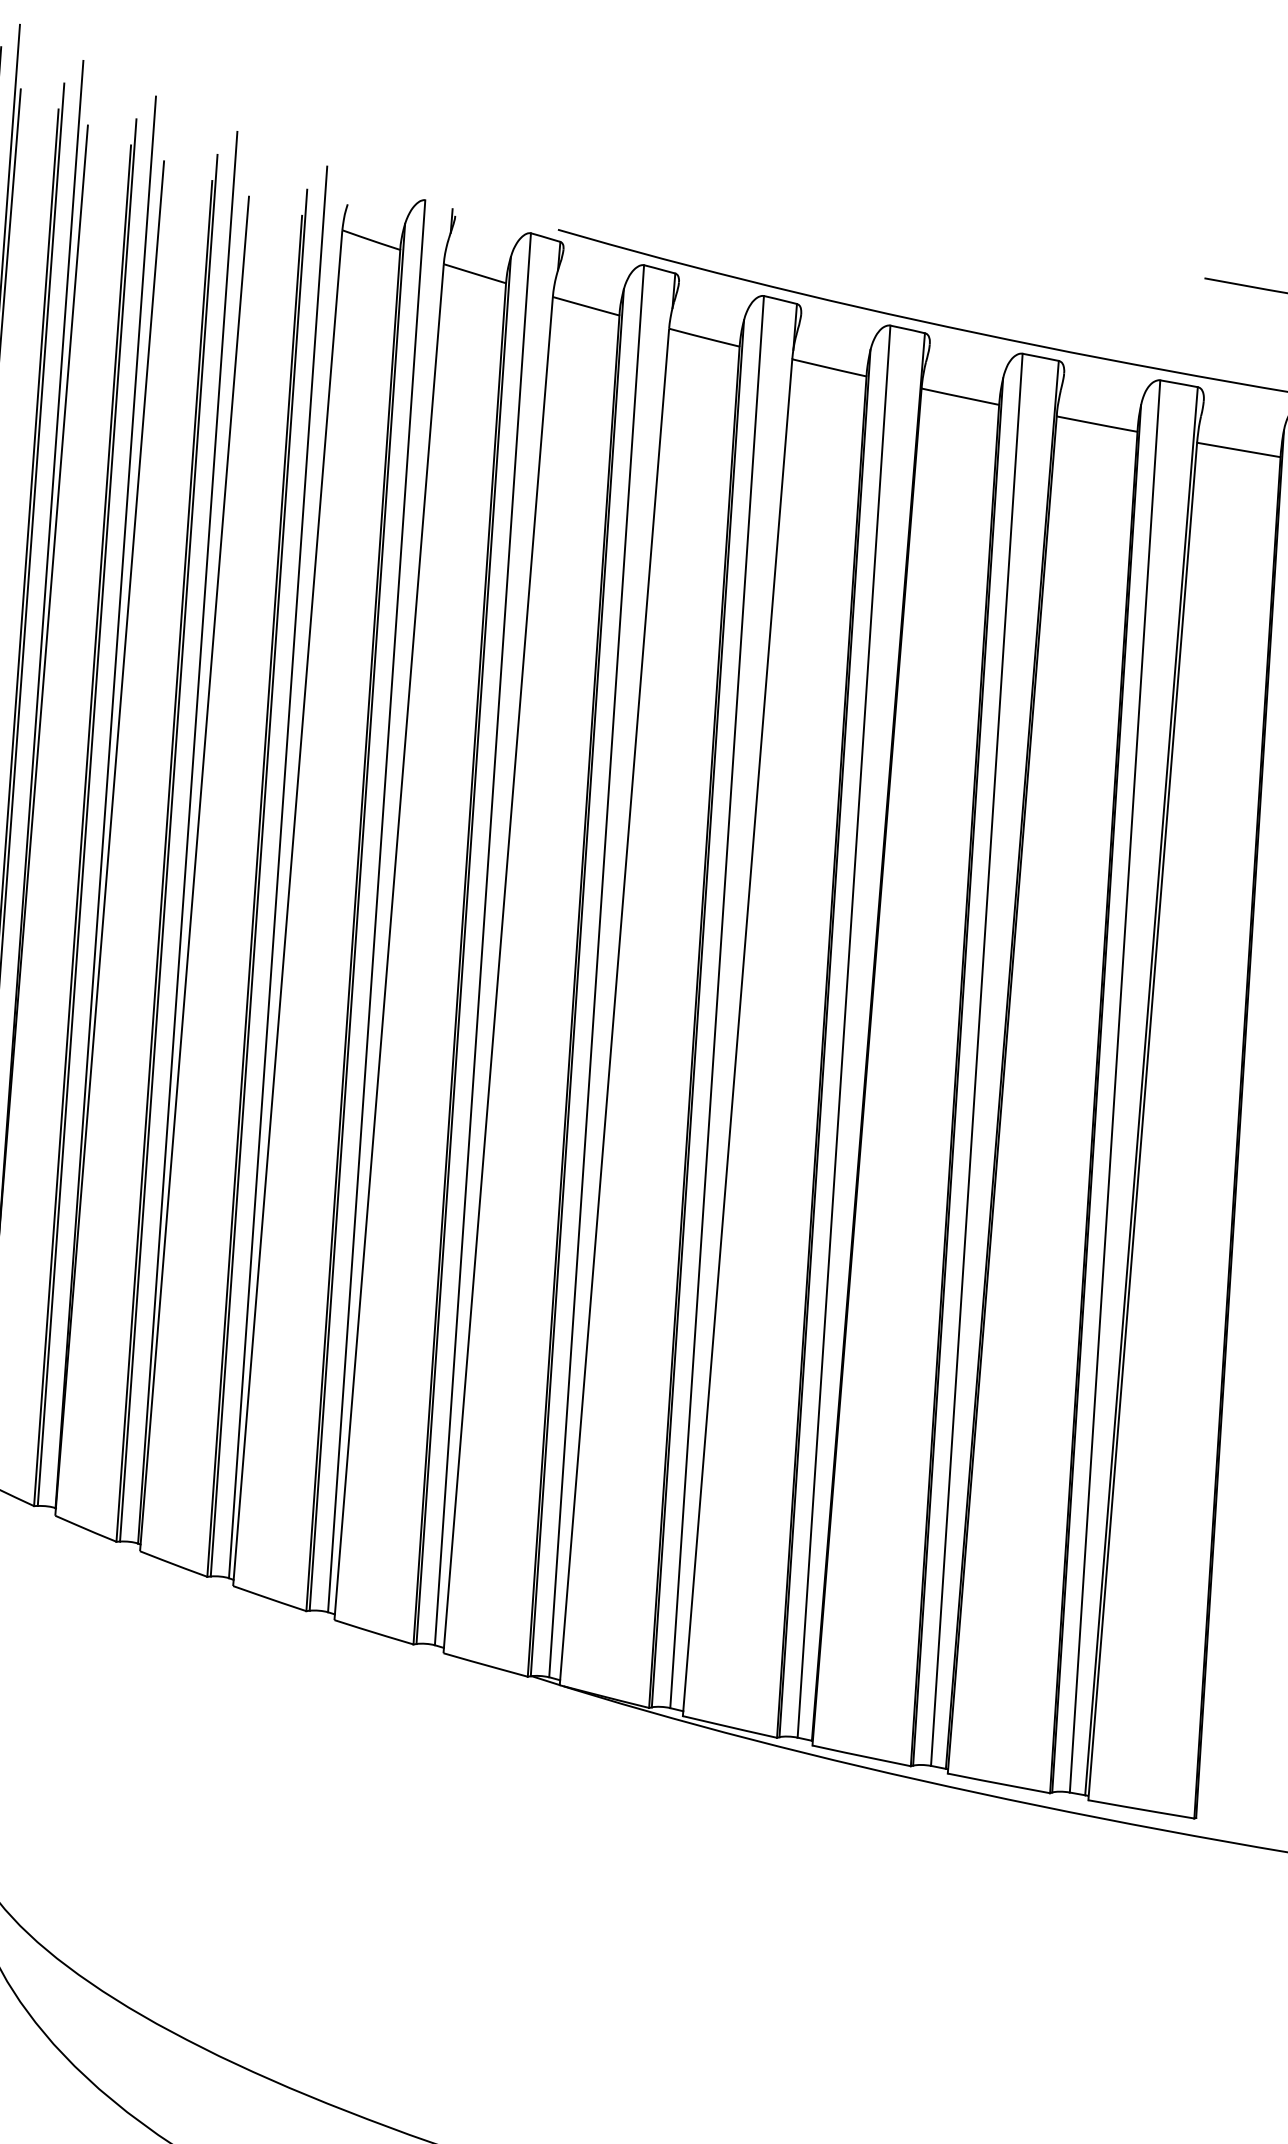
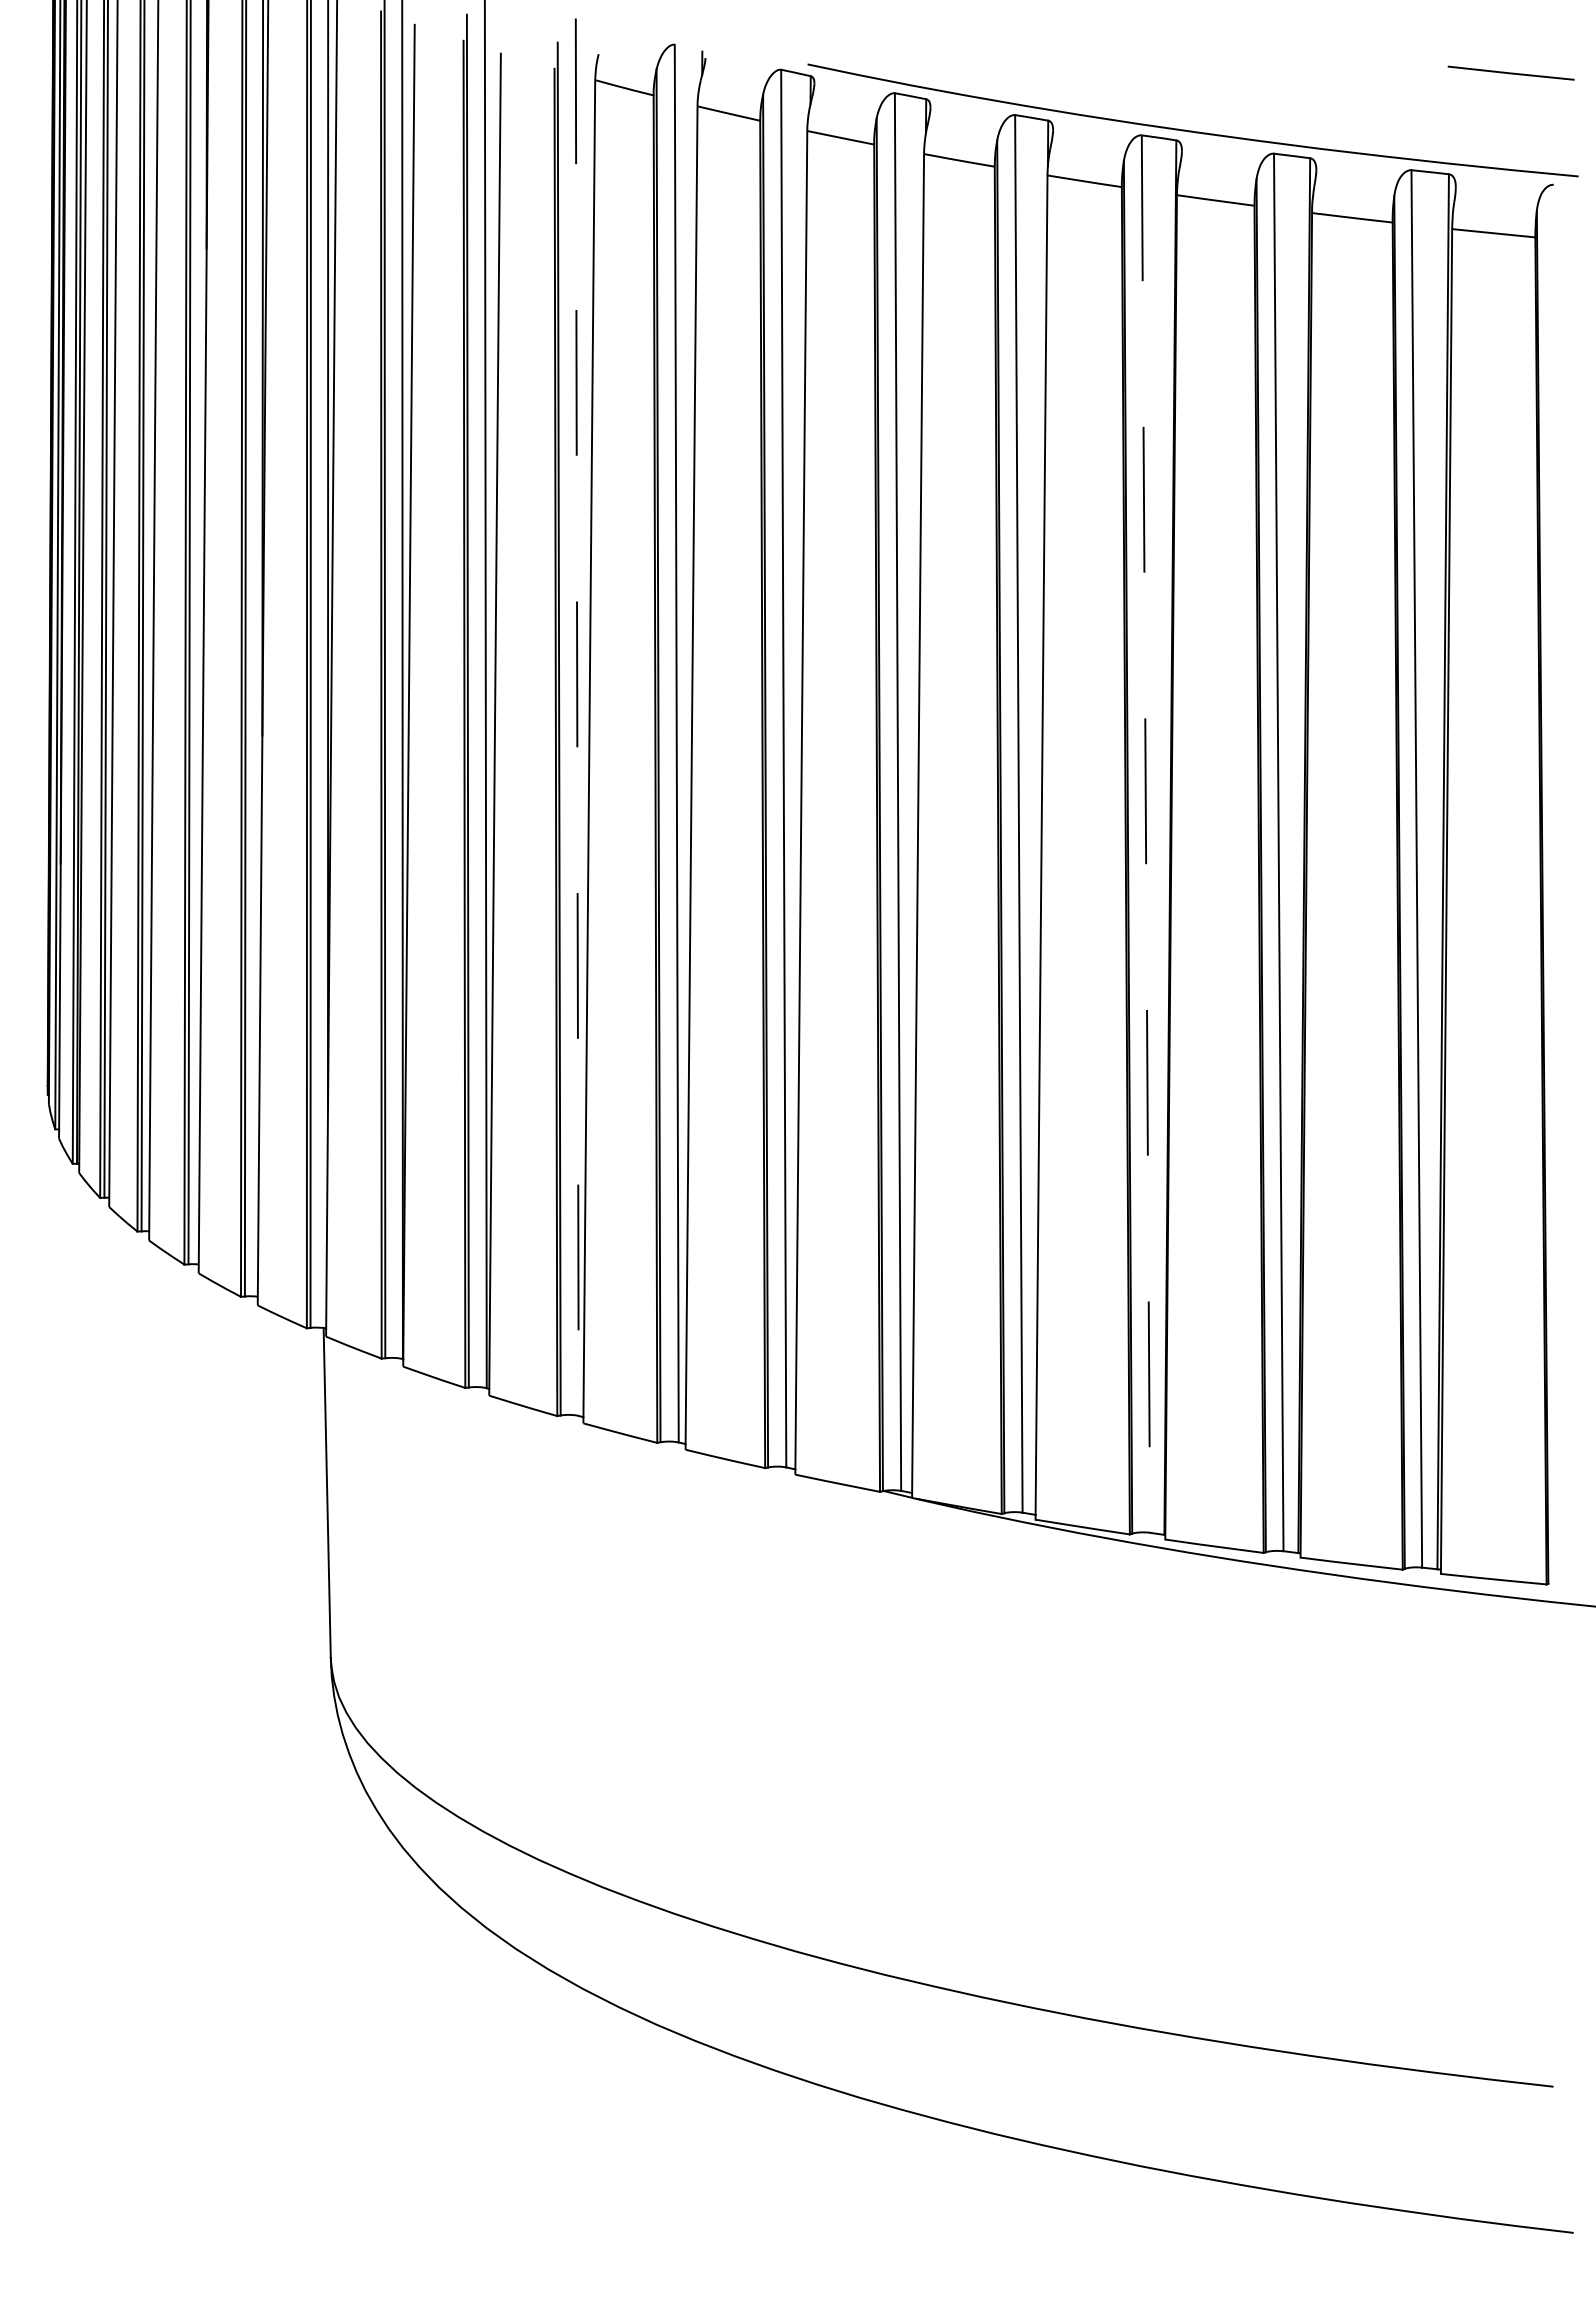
line: (278, 872) -> (577, 717), solid -> dashed
line: (843, 1032) -> (1145, 834), solid -> dashed

